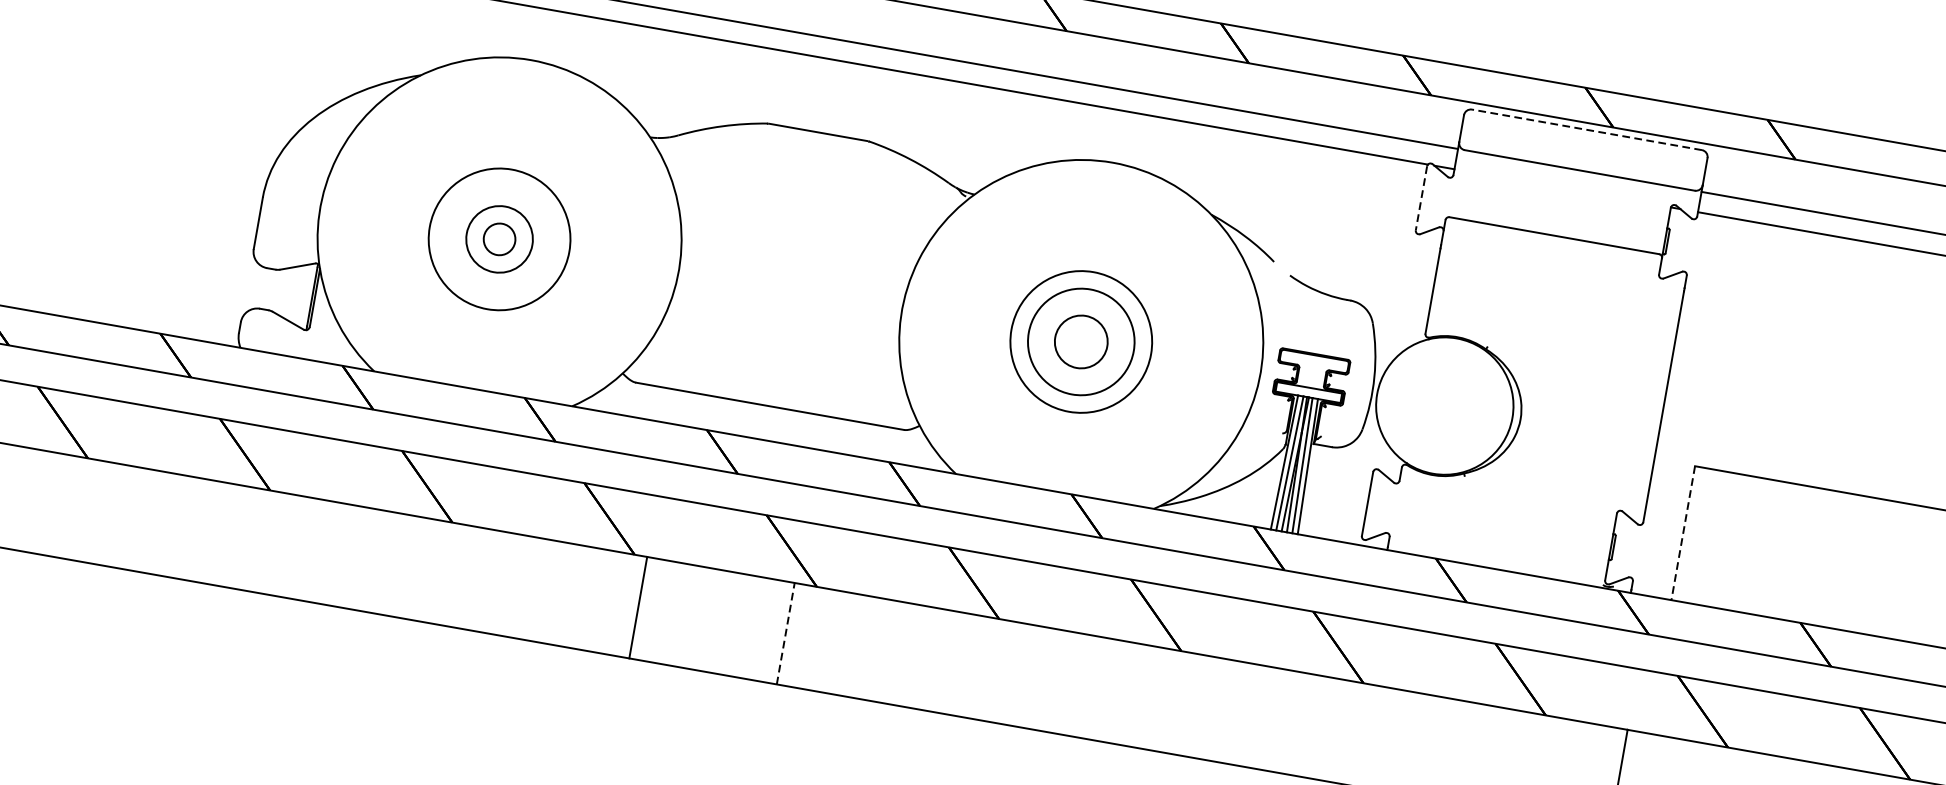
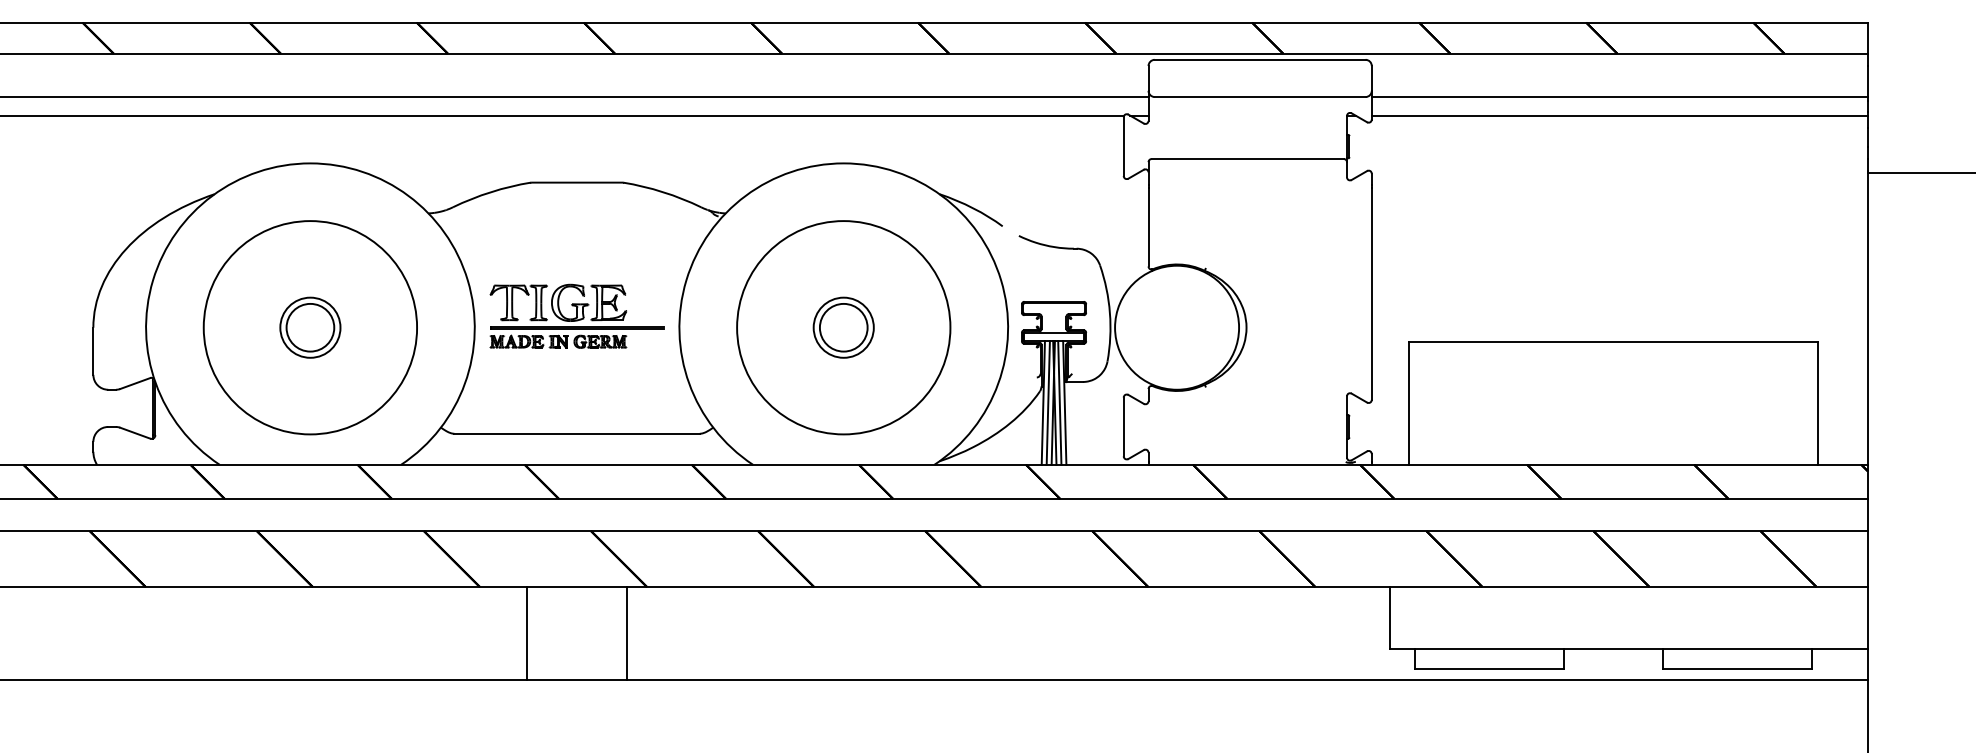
line: (1586, 129) -> (1259, 59), dashed -> solid
line: (1421, 199) -> (1123, 147), dashed -> solid
circle: (499, 239) -> (310, 327), size x1.67
circle: (499, 239) -> (310, 327), size x1.67
part: (792, 277) -> (576, 315), added
circle: (1081, 341) -> (843, 327), size x0.62
circle: (1081, 341) -> (843, 327), size x1.67
line: (1683, 533) -> (1409, 403), dashed -> solid
line: (638, 607) -> (527, 633), moved
line: (785, 633) -> (626, 633), dashed -> solid

